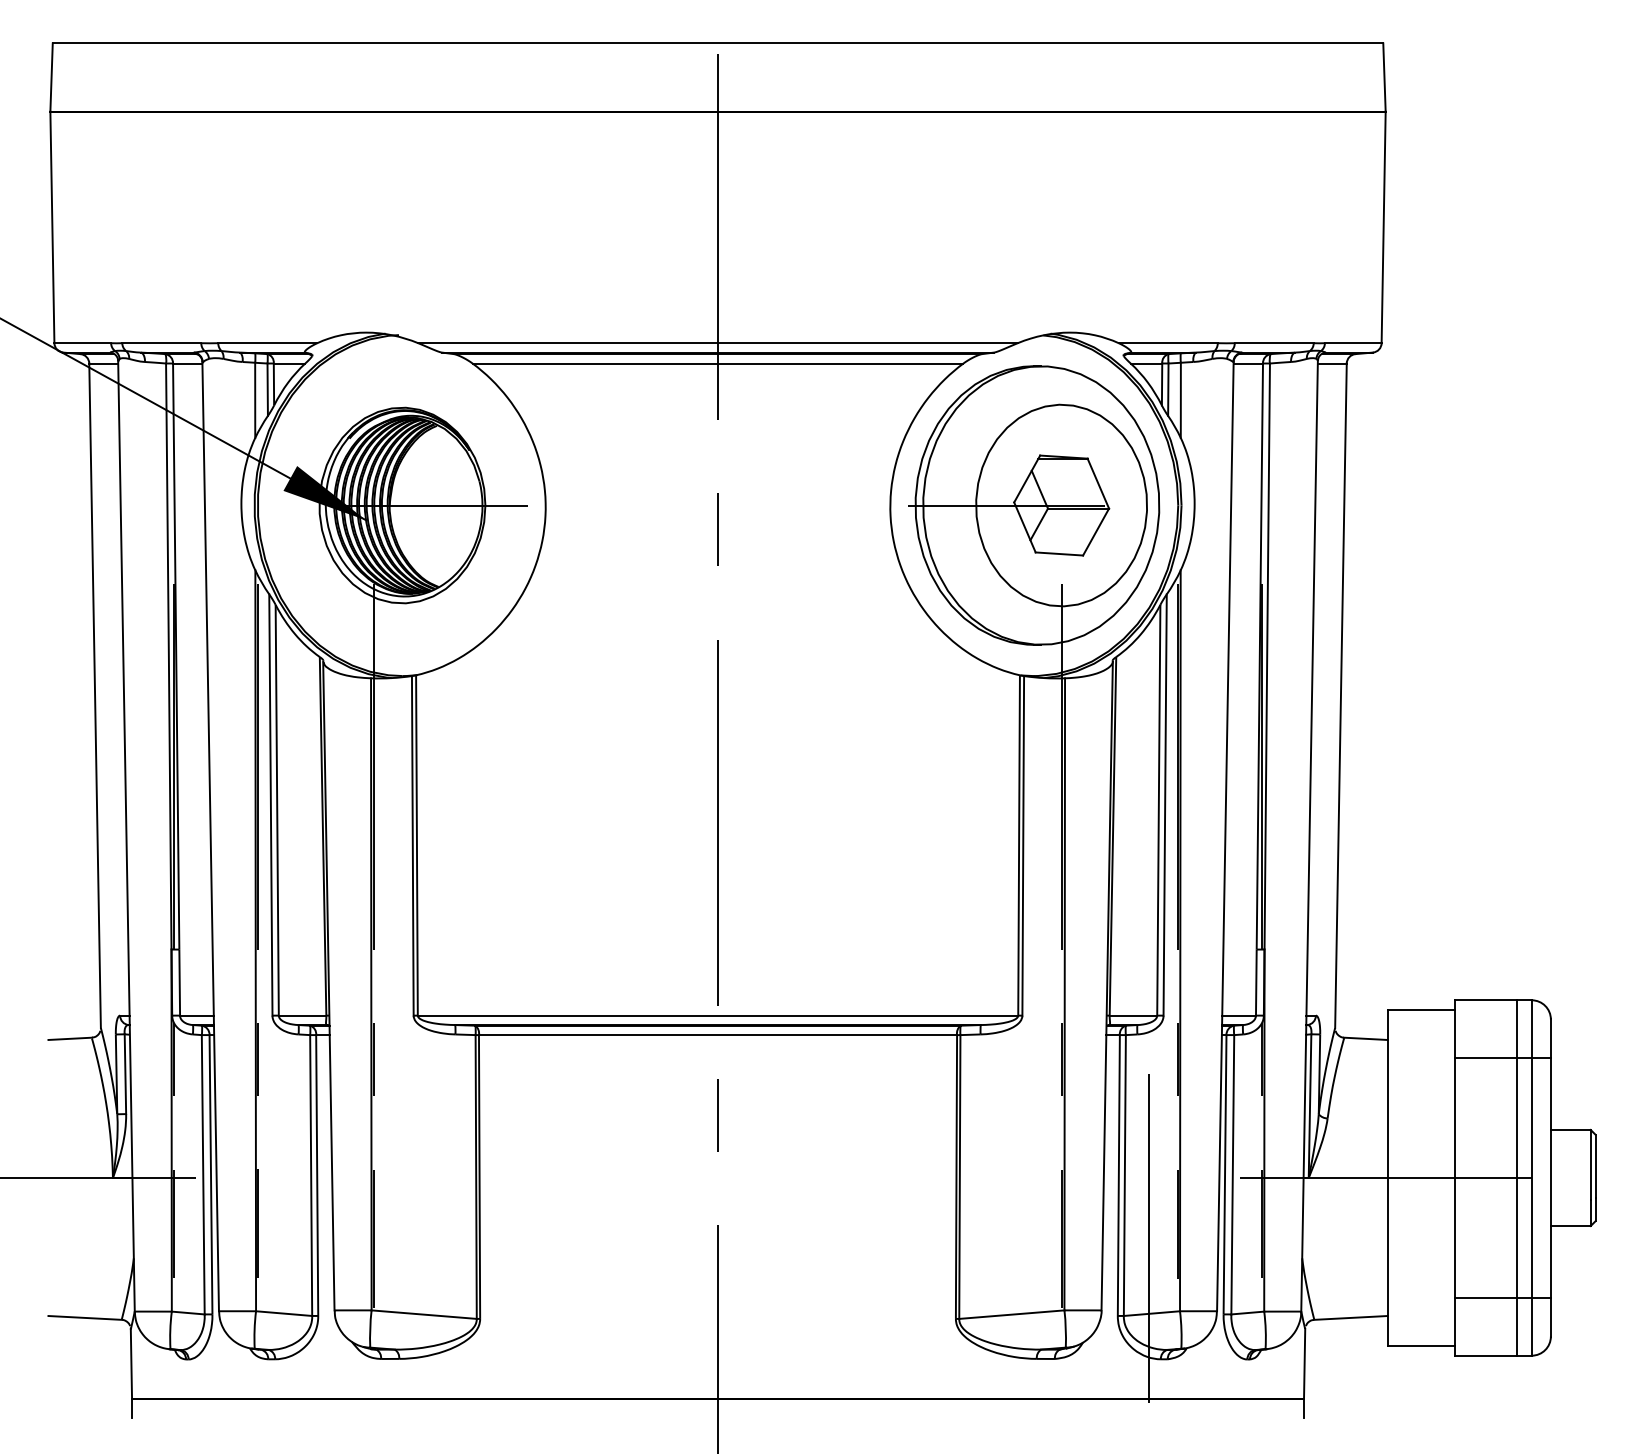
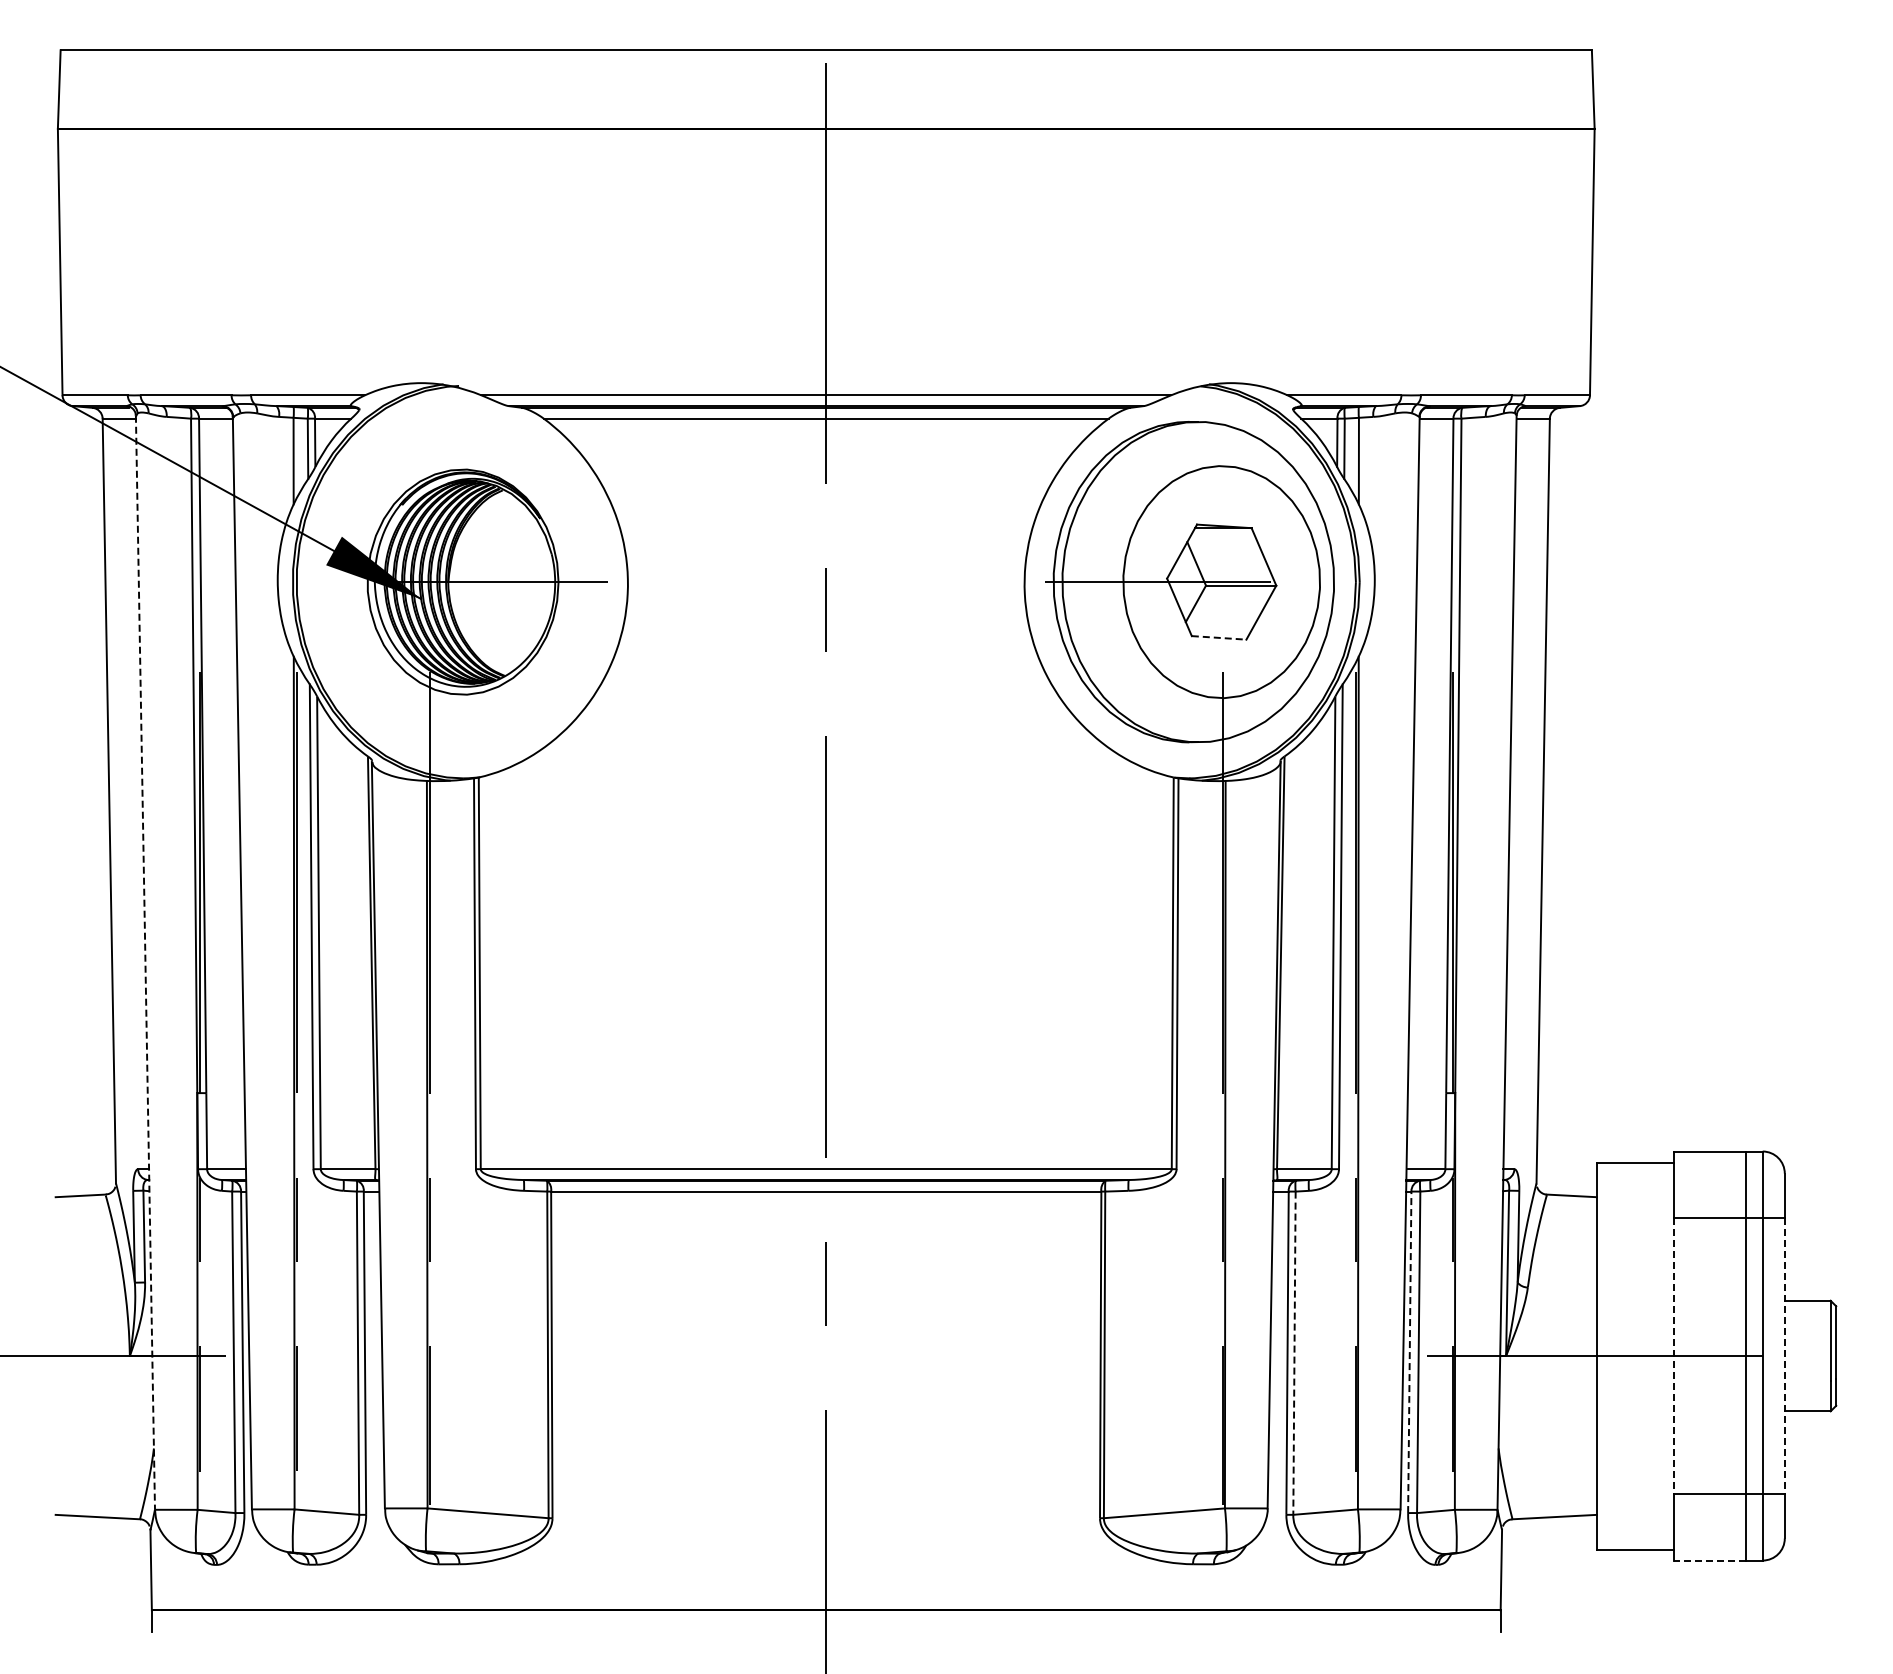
line: (1059, 553) -> (1219, 637), solid -> dashed
line: (126, 836) -> (145, 963), solid -> dashed
line: (1124, 1175) -> (1294, 1353), solid -> dashed
line: (1224, 1175) -> (1409, 1353), solid -> dashed
line: (1455, 1178) -> (1674, 1356), solid -> dashed
line: (1550, 1178) -> (1784, 1356), solid -> dashed
line: (1148, 1238) -> (1321, 1425), removed
line: (1486, 1355) -> (1710, 1560), solid -> dashed

